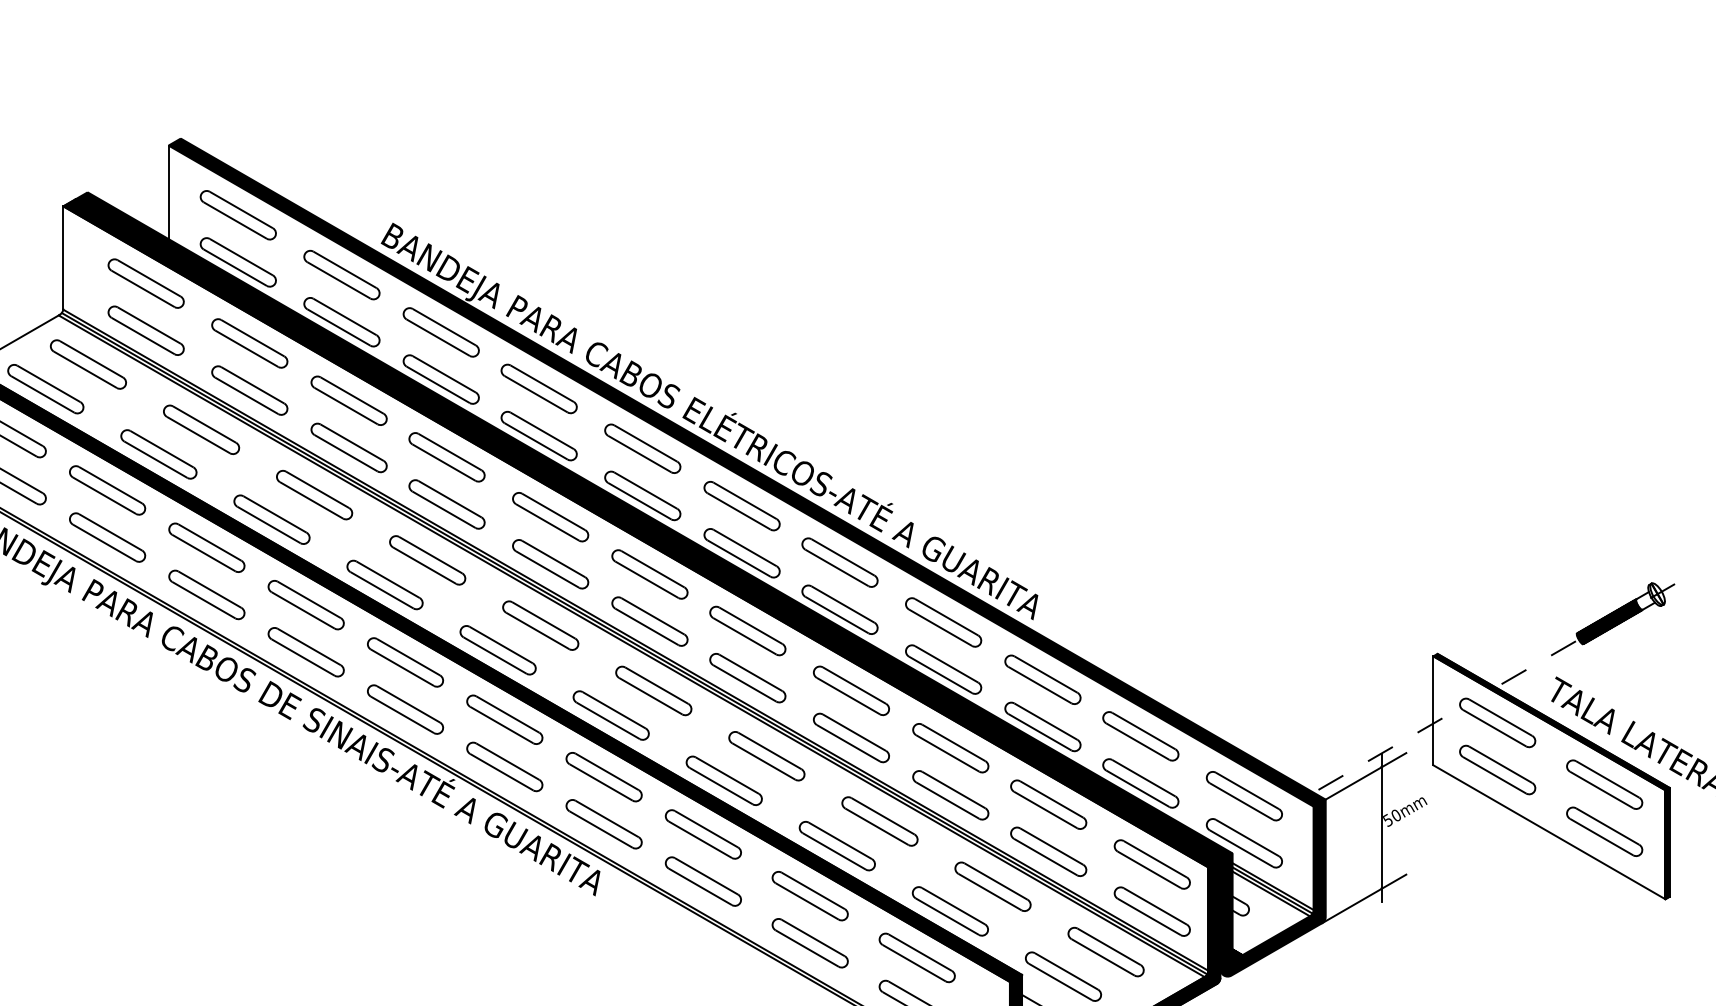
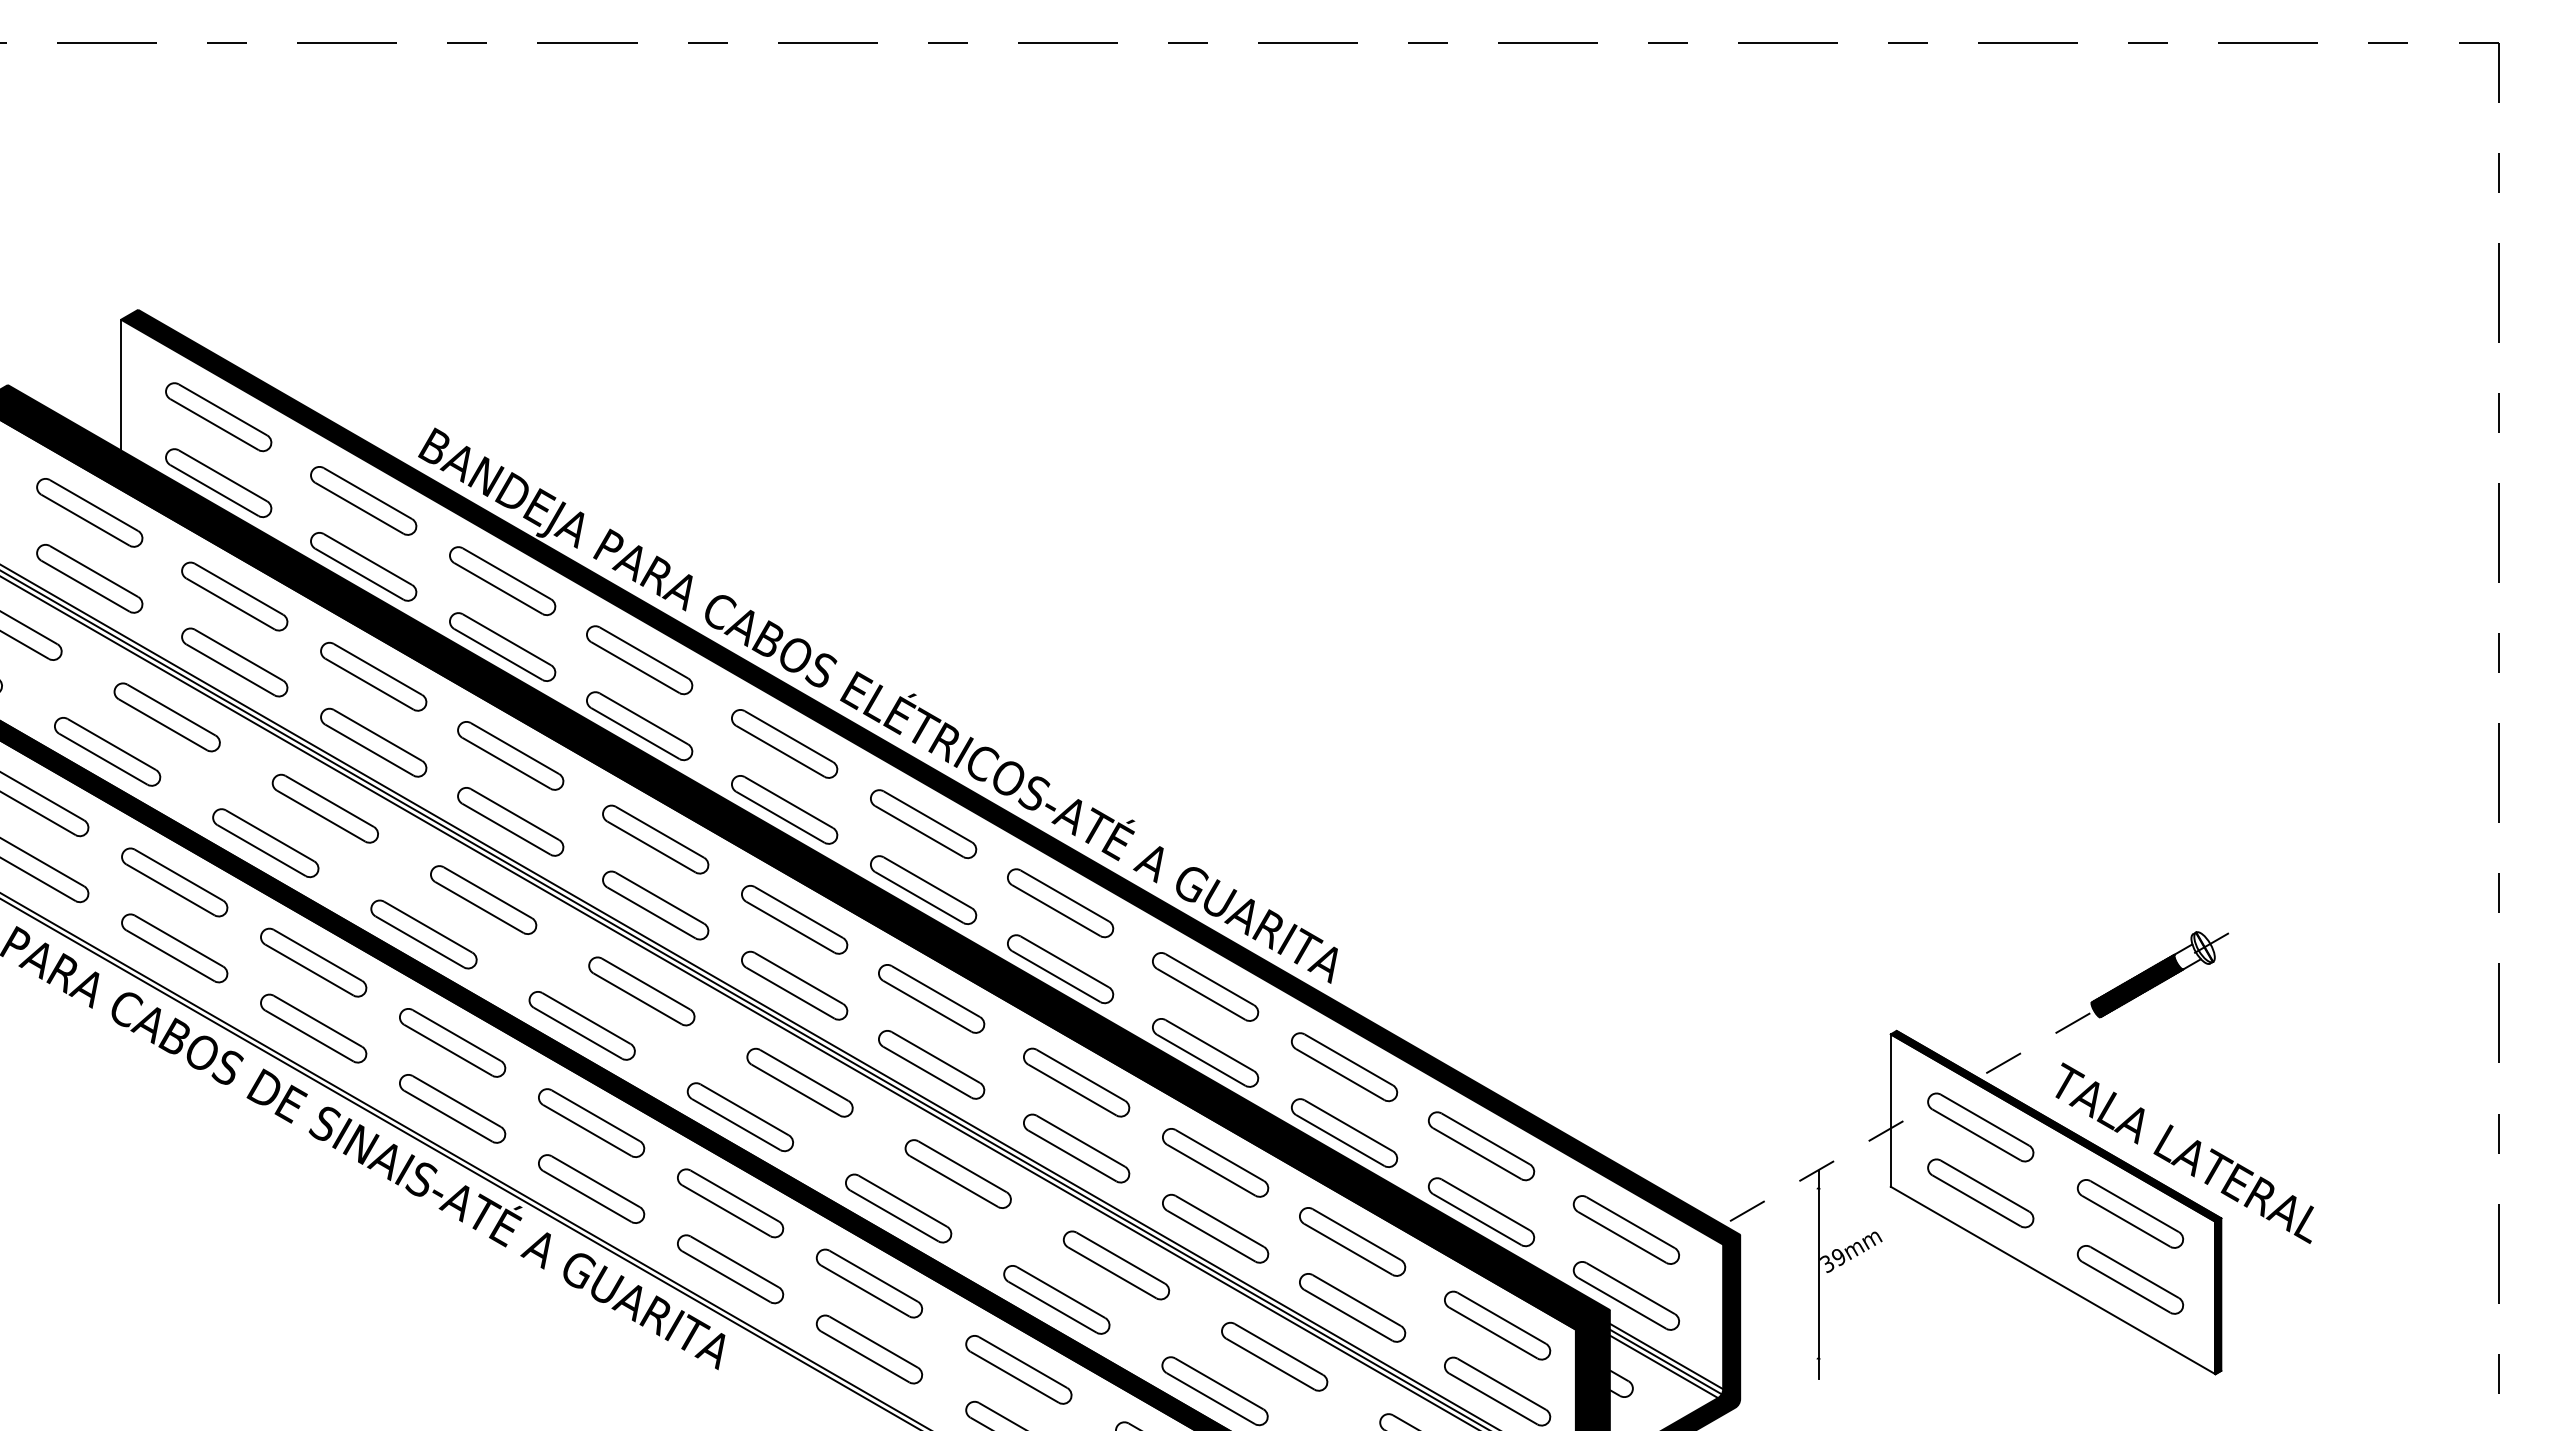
line: (1365, 775) -> (1796, 1201), removed
text: (1391, 817) -> (1832, 1259), 50mm -> 39mm
line: (1363, 898) -> (1793, 1373), removed

